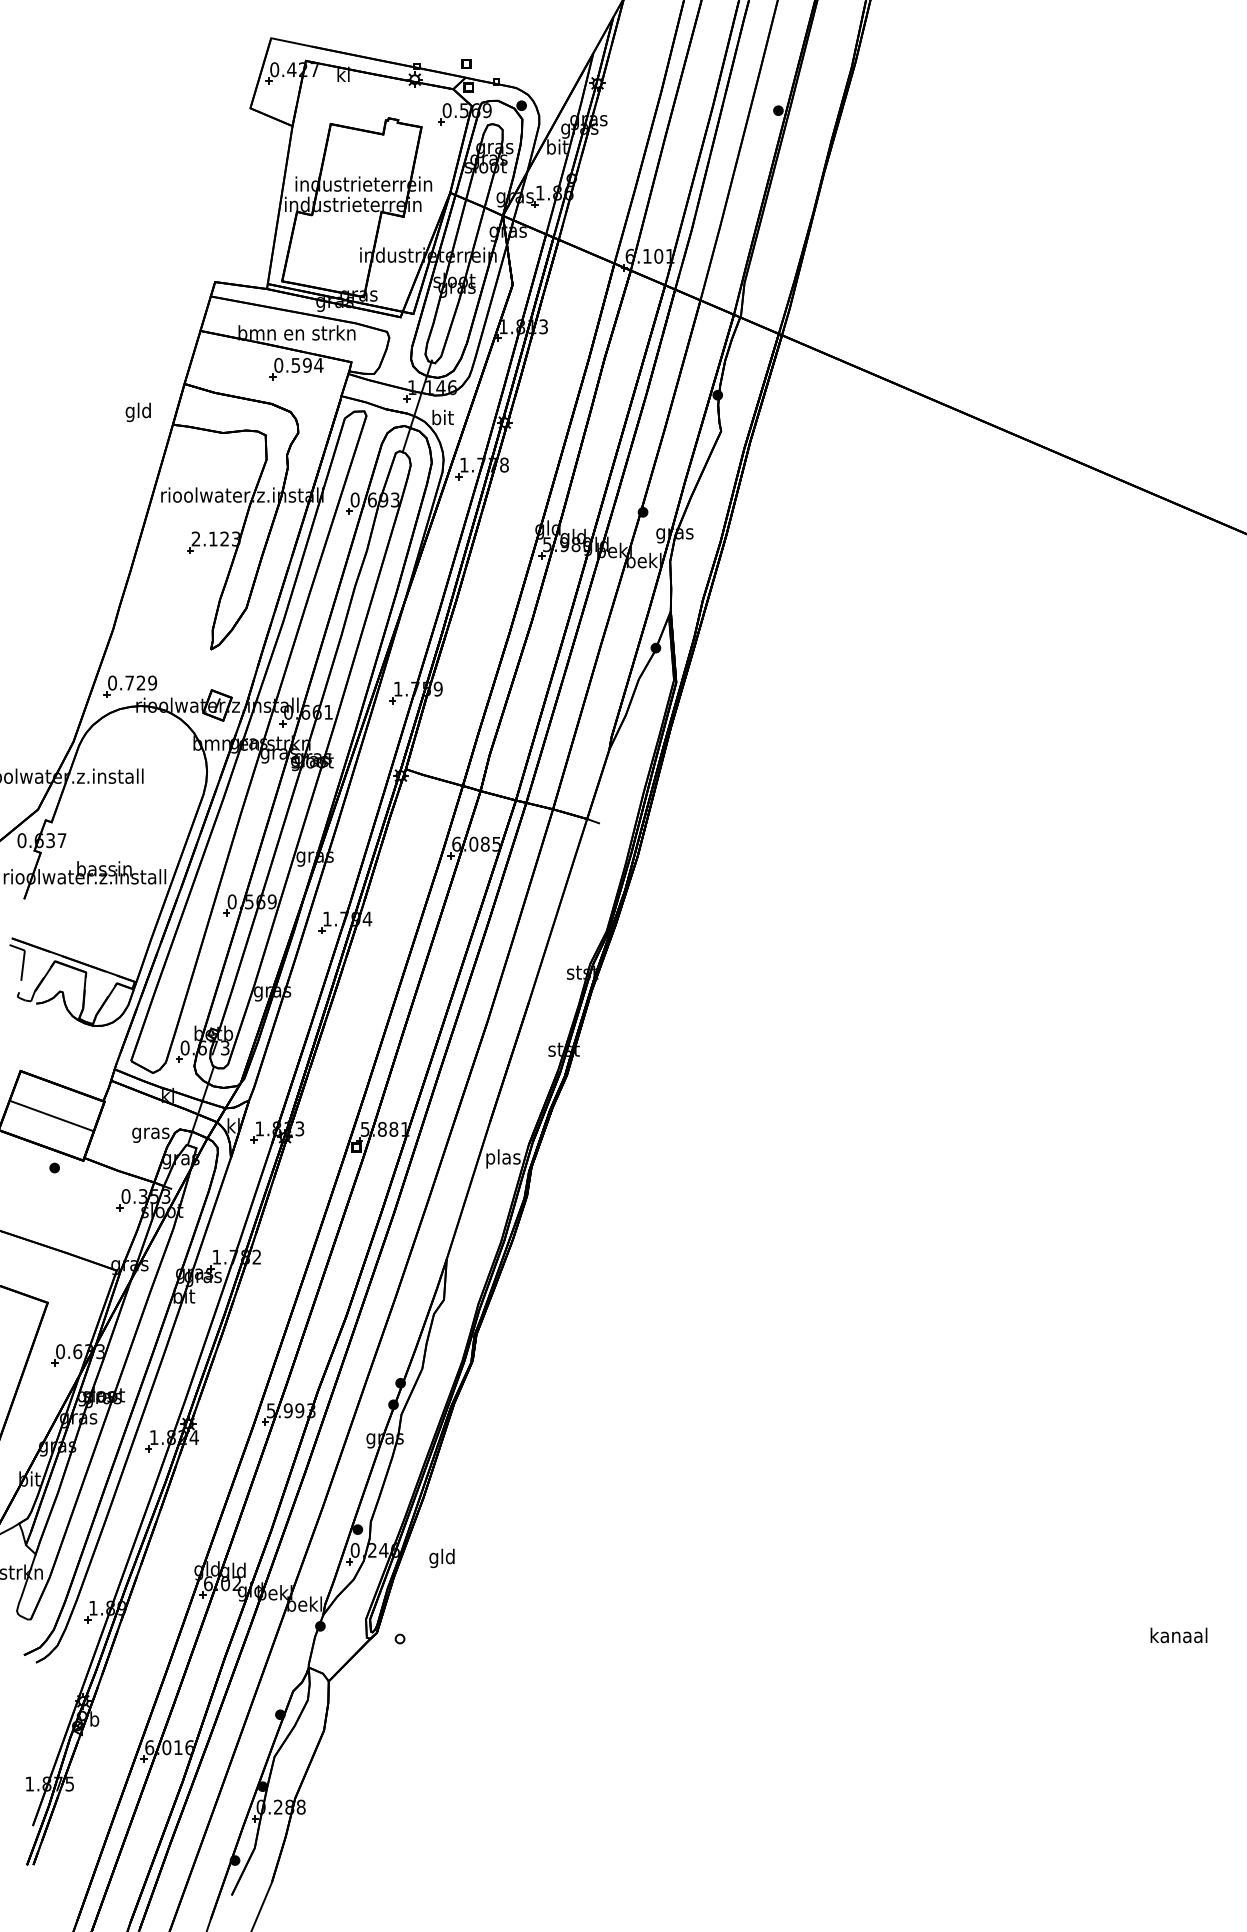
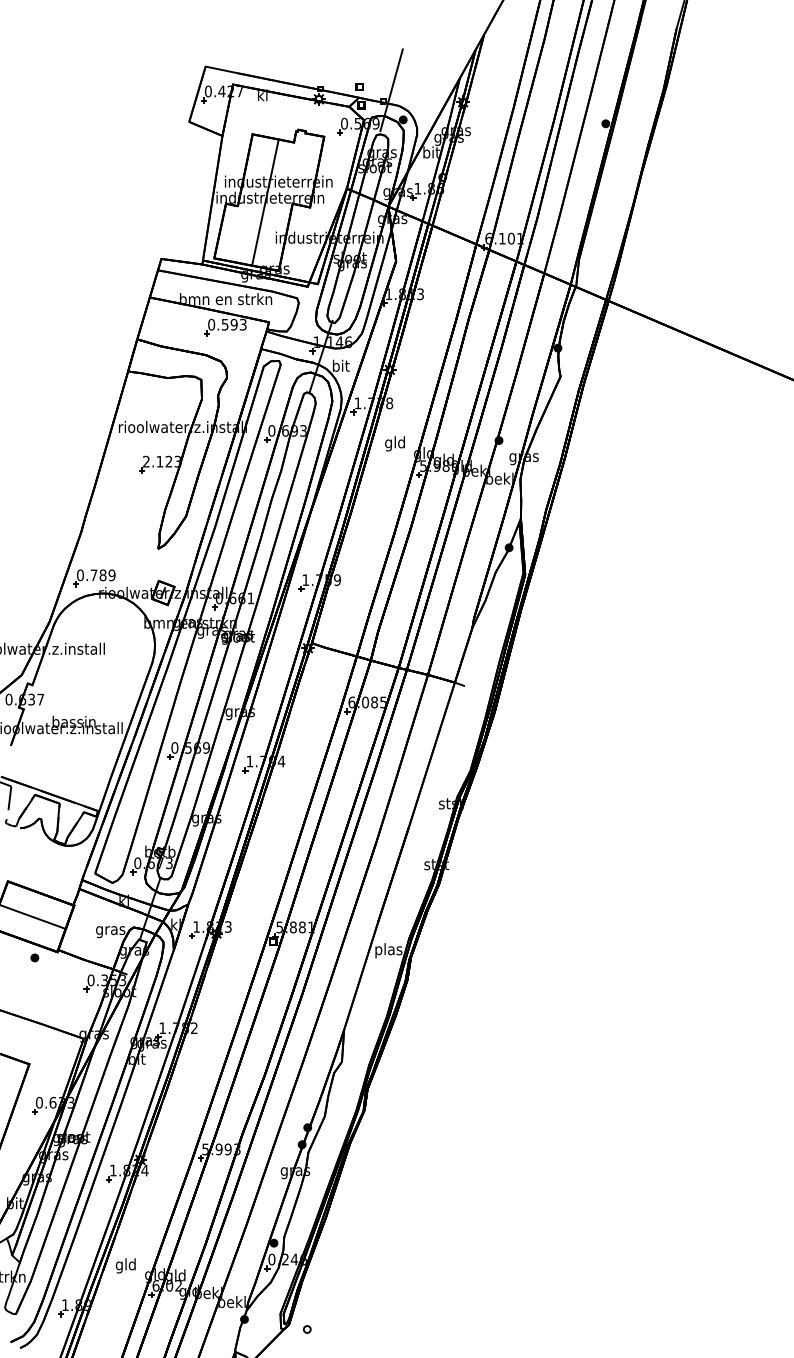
line: (506, 67) -> (391, 89), added
line: (346, 210) -> (265, 202), added
text: (318, 364) -> (242, 324), 0.594 -> 0.593
text: (137, 412) -> (394, 443), moved
text: (140, 682) -> (102, 574), 0.729 -> 0.789
text: (441, 1558) -> (125, 1265), moved

